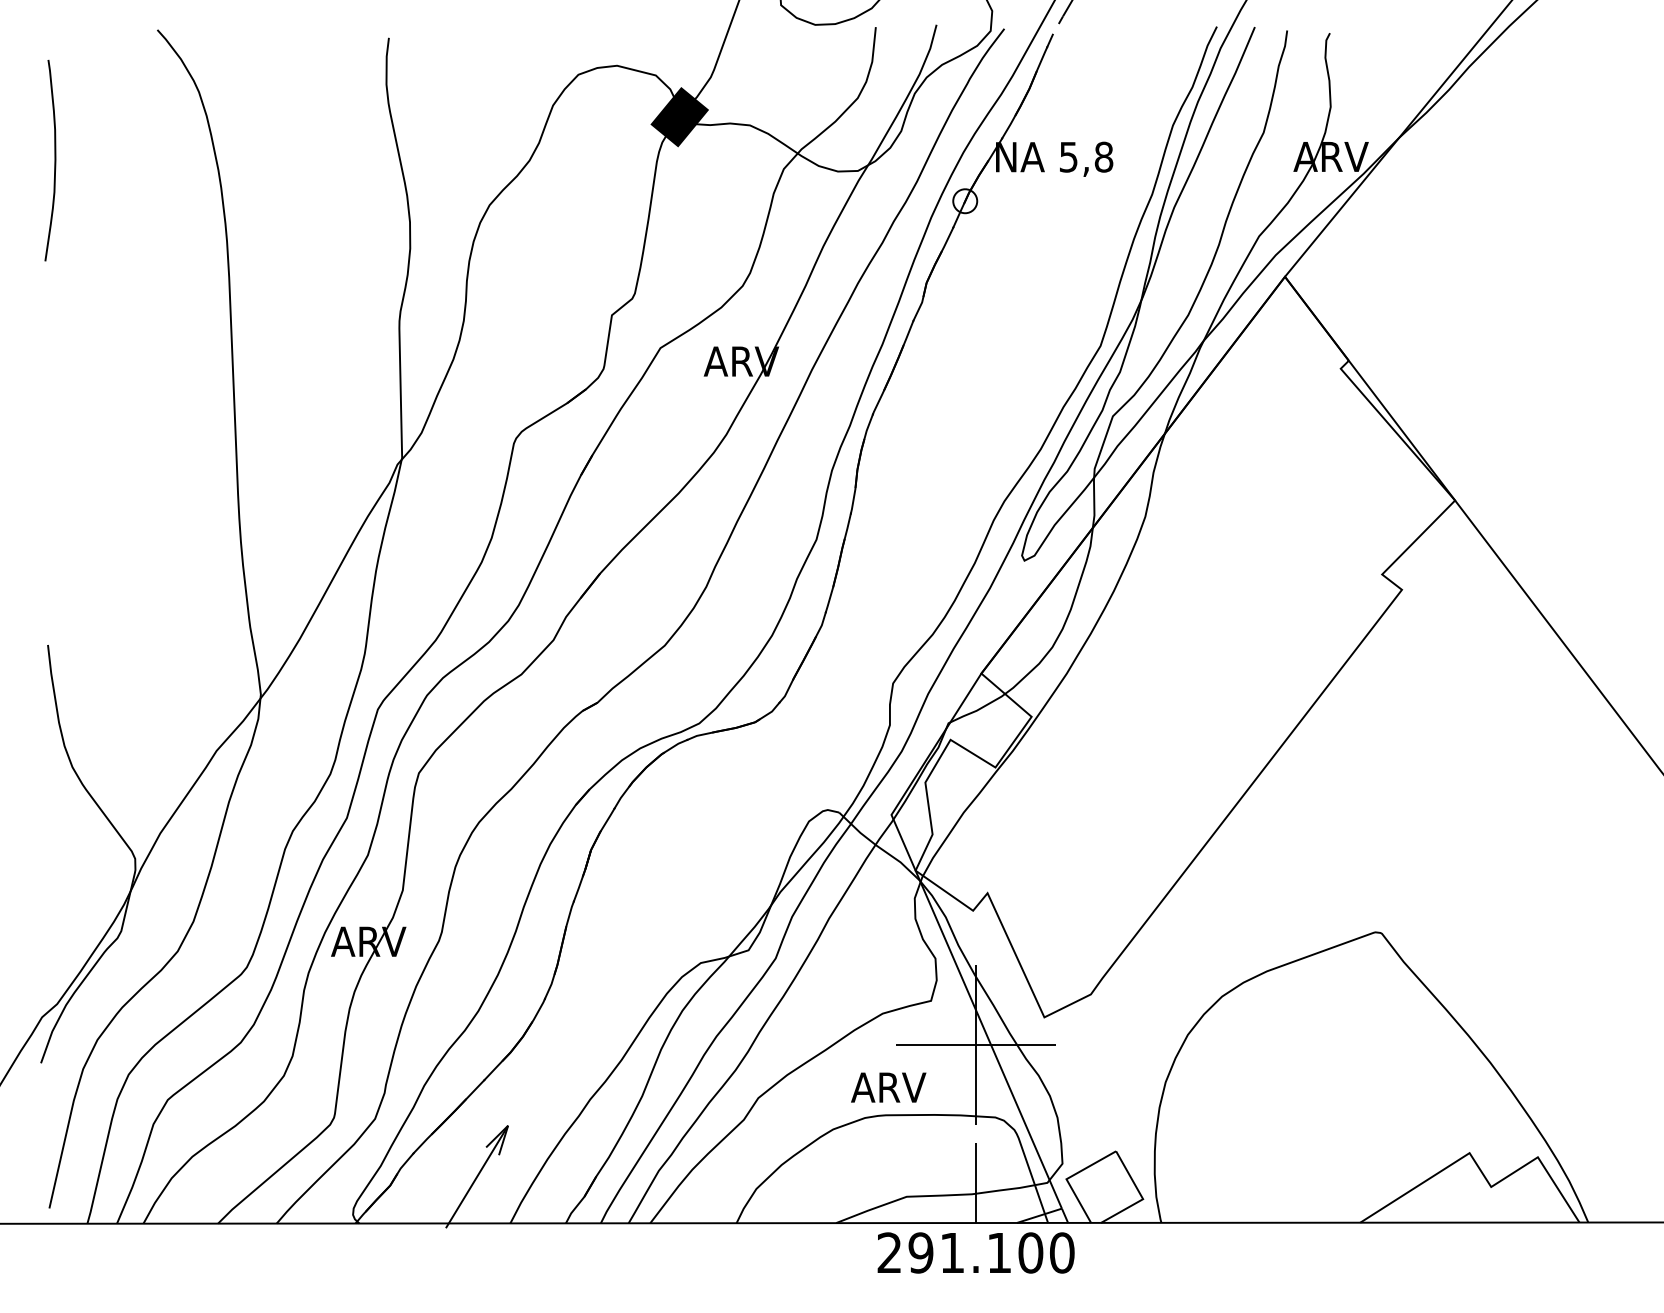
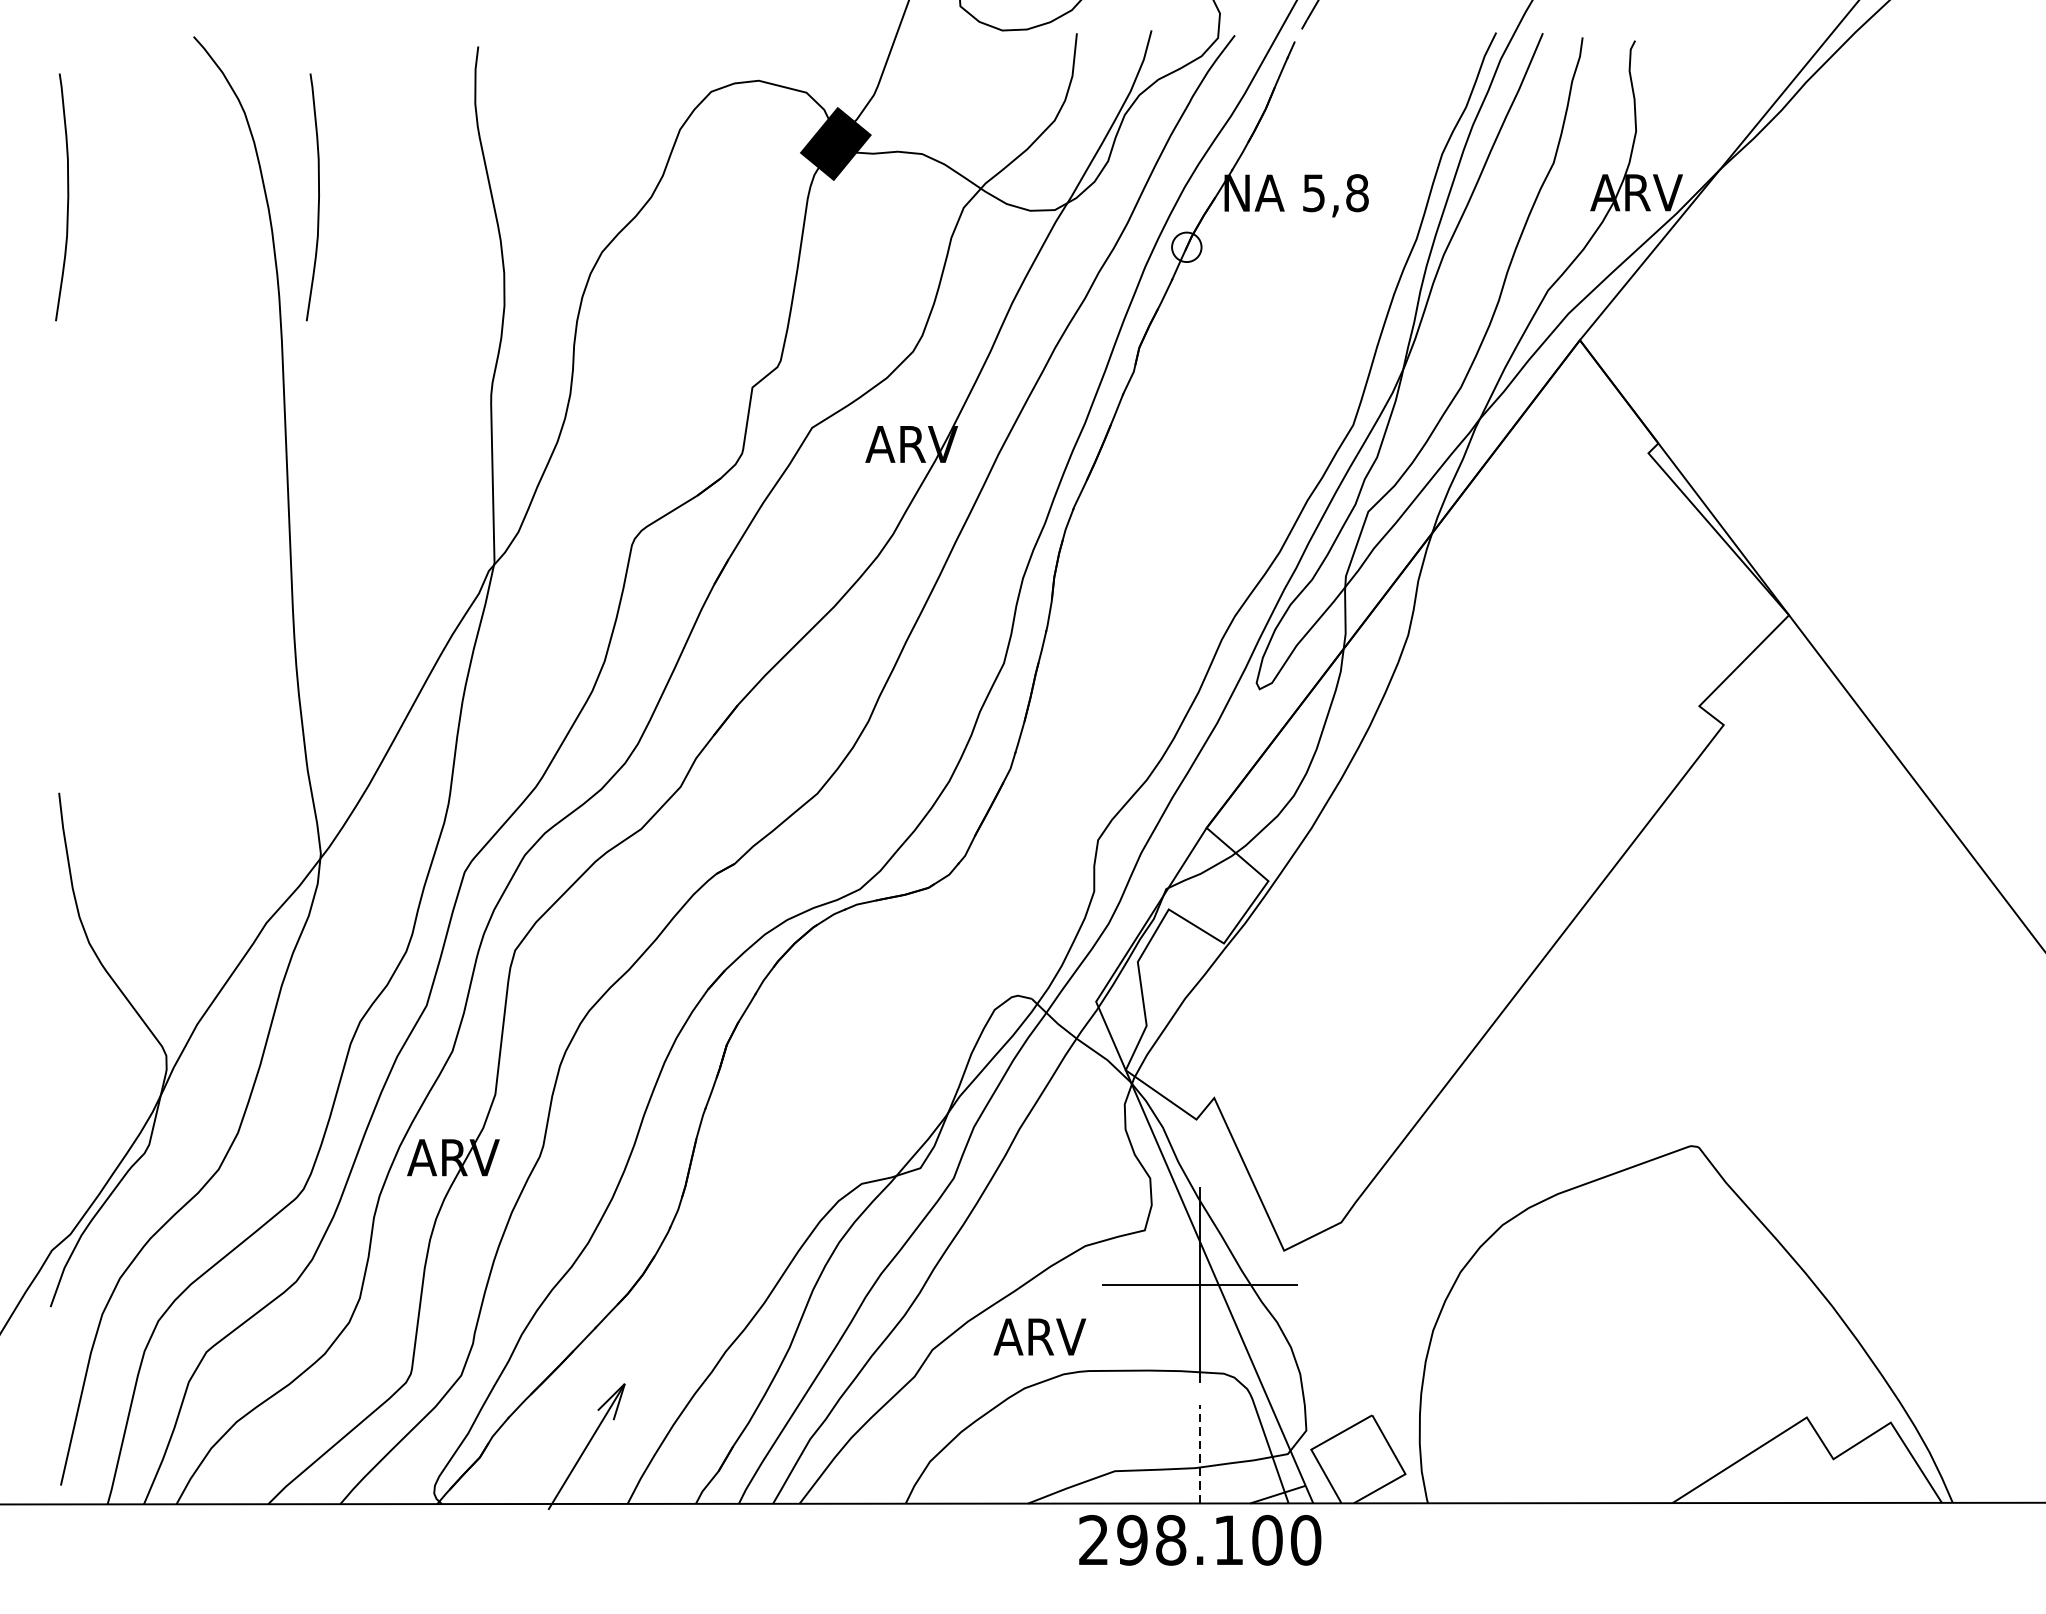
curve: (258, 160) -> (317, 197), added
text: (888, 1087) -> (1039, 1336), moved
line: (976, 1183) -> (1200, 1454), solid -> dashed
text: (952, 1252) -> (1171, 1539), 291.100 -> 298.100

